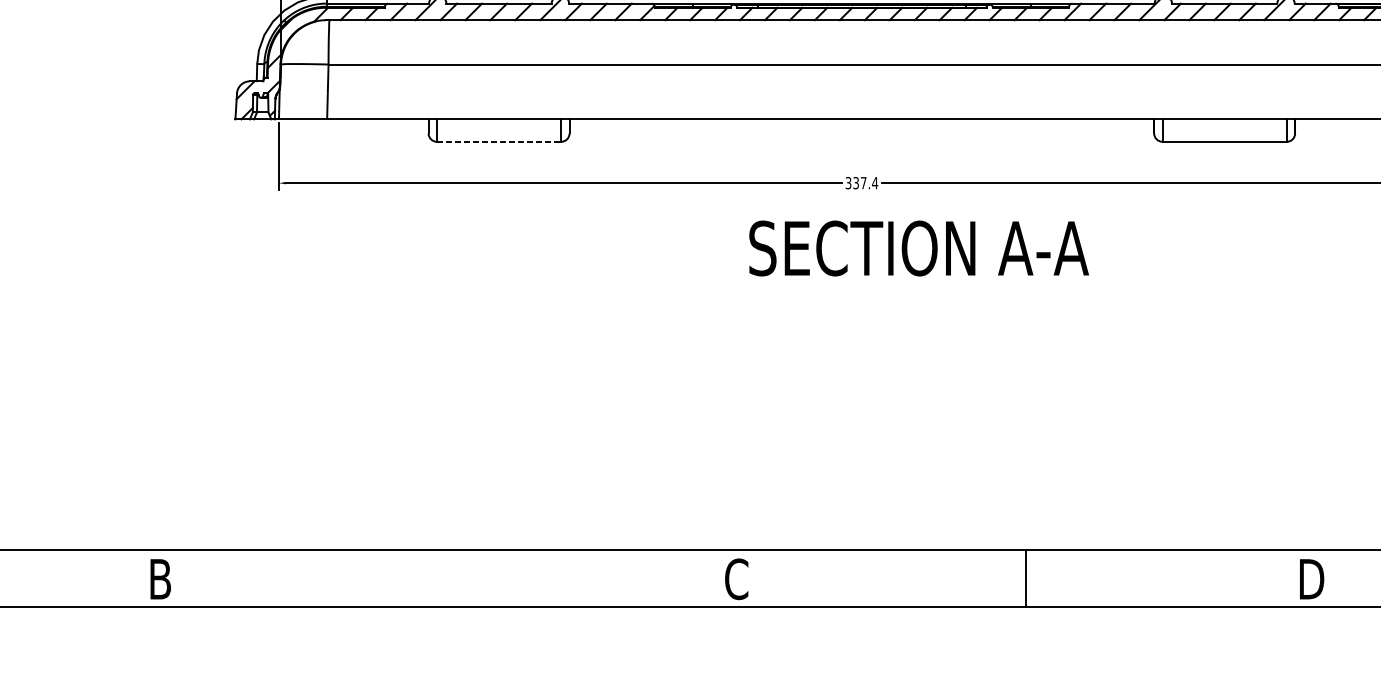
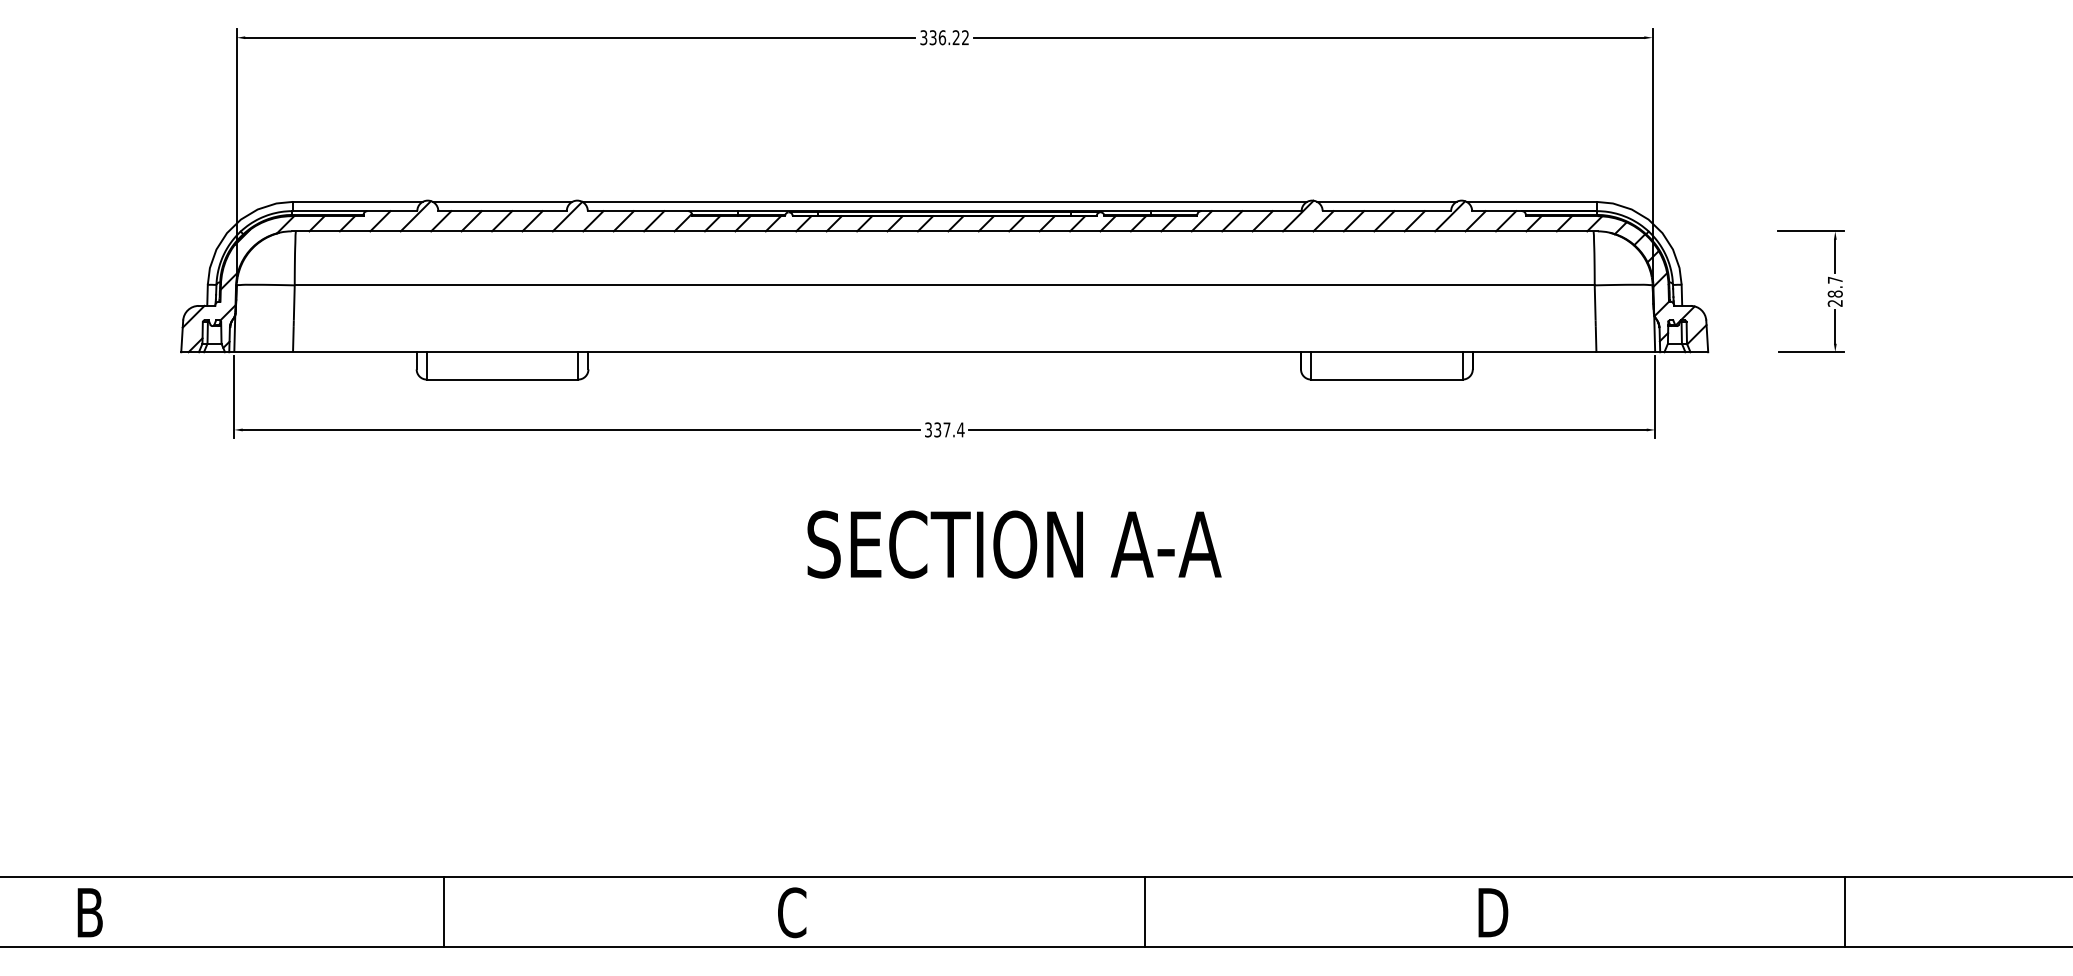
line: (499, 141) -> (502, 379), dashed -> solid
text: (919, 248) -> (1014, 544), moved
line: (451, 578) -> (444, 911), added

